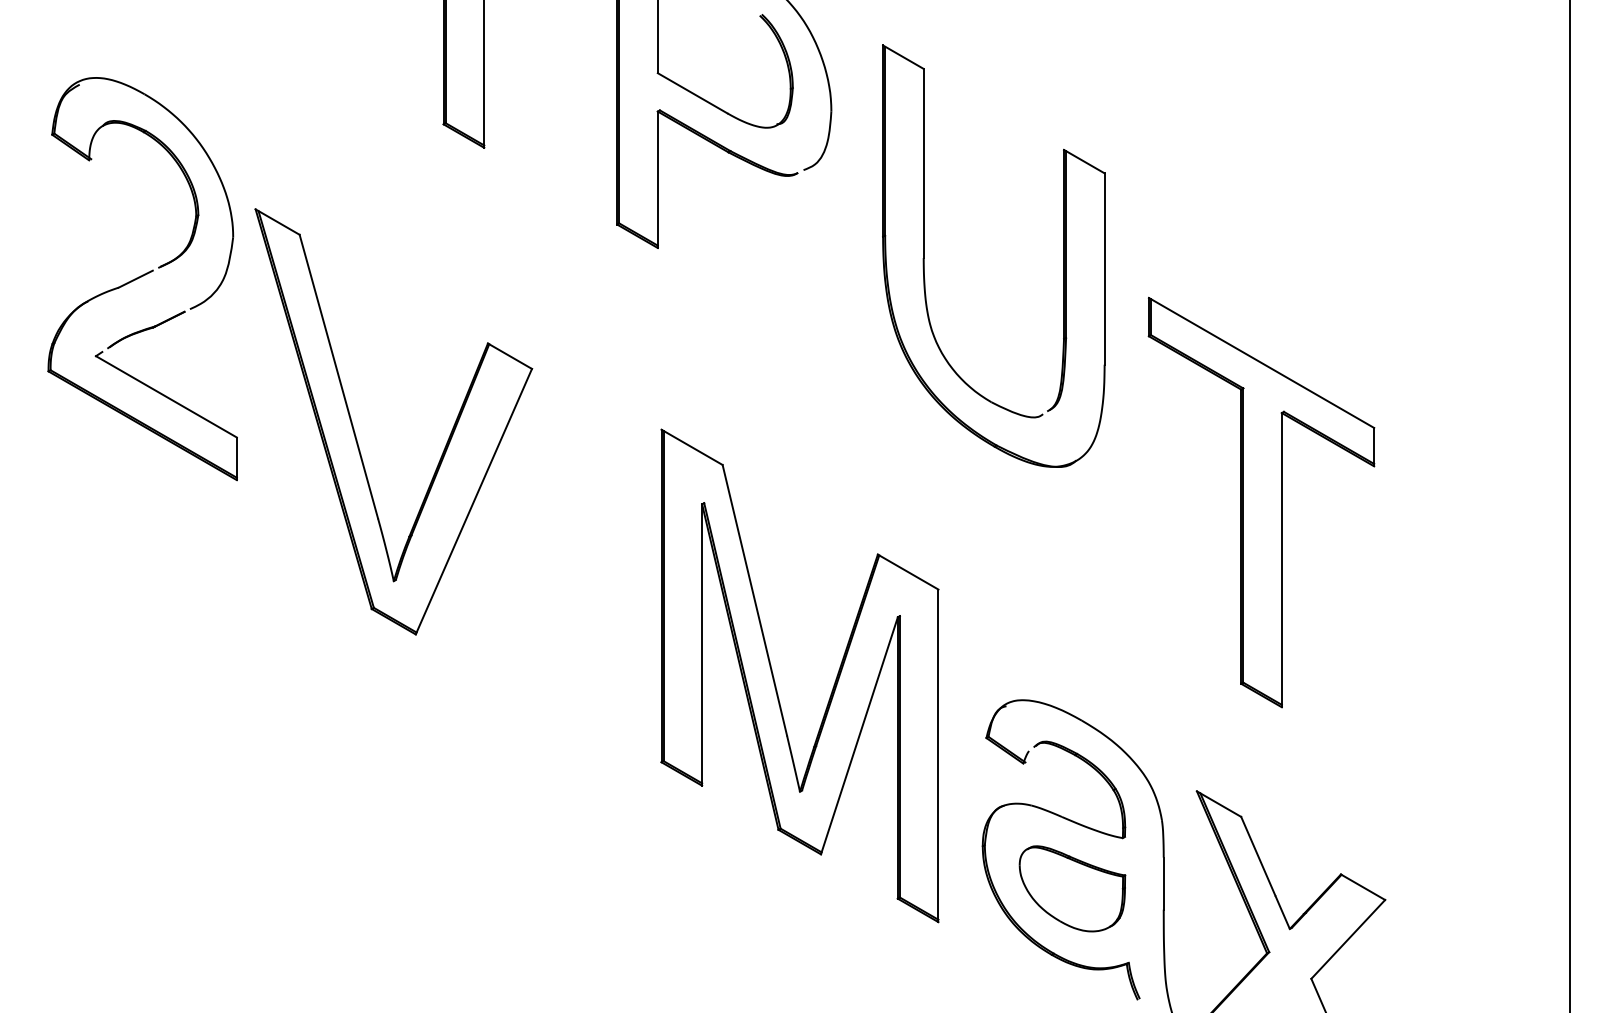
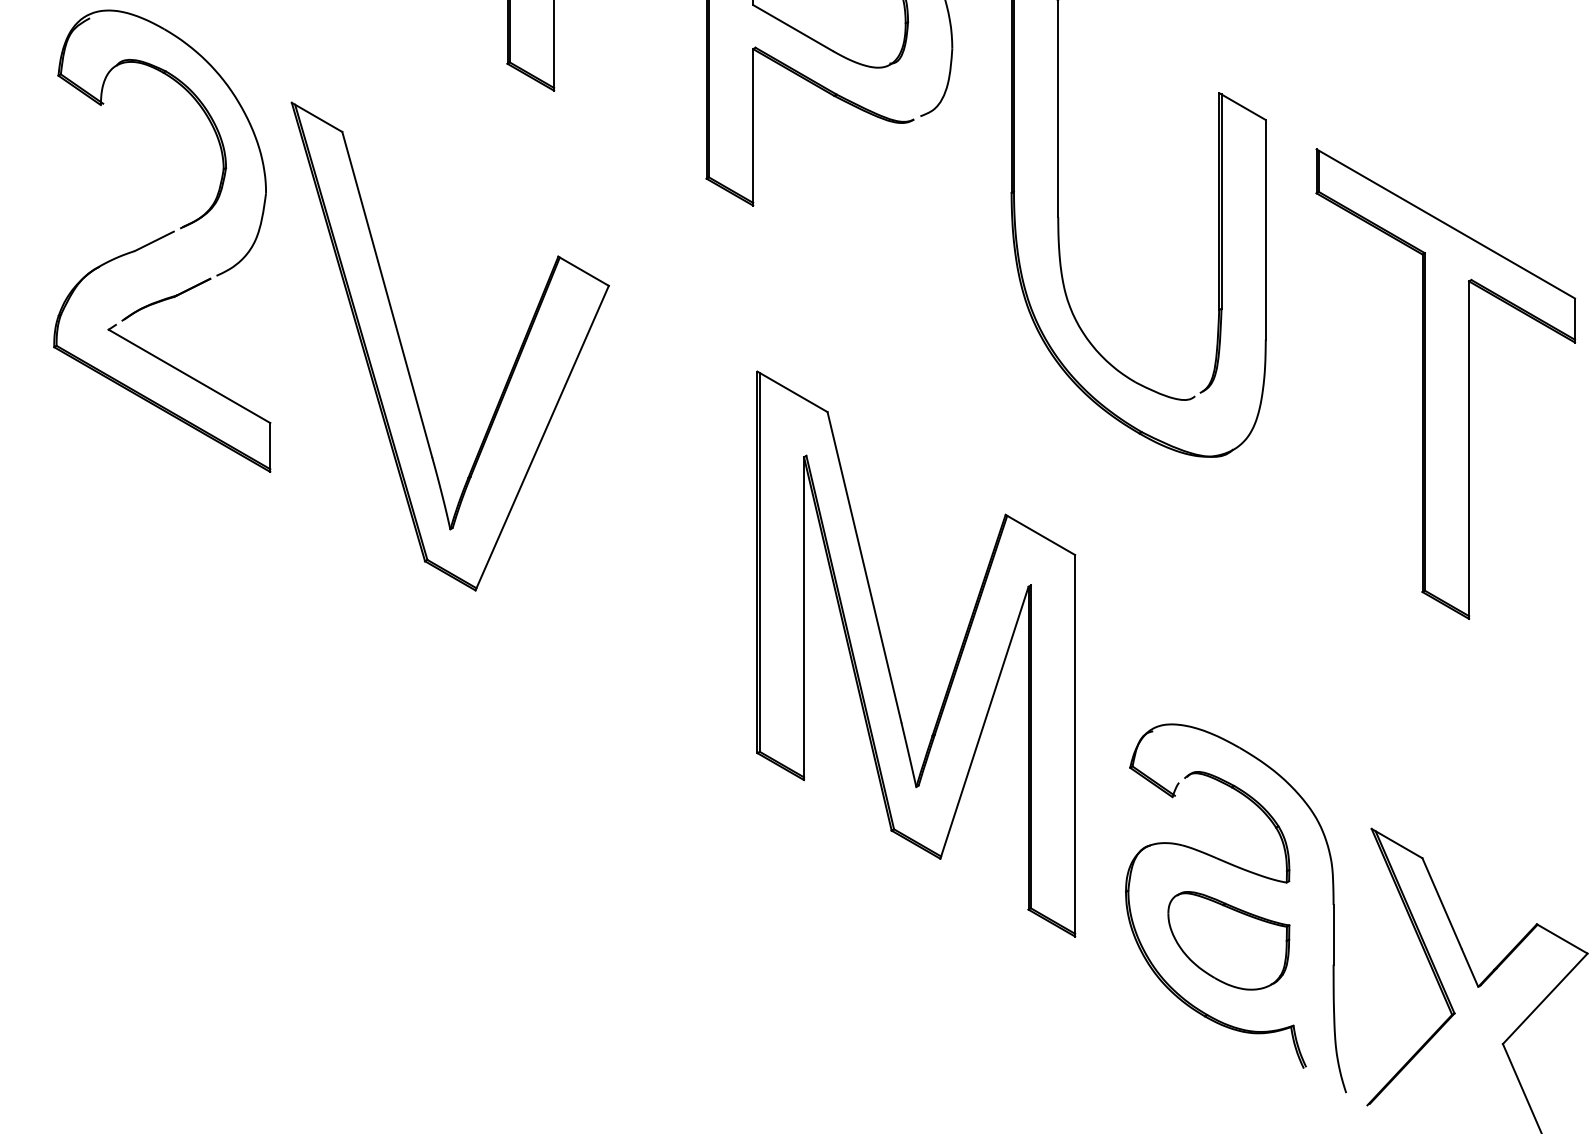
part: (355, 432) -> (406, 358), moved
part: (1261, 502) -> (1445, 384), moved
part: (775, 681) -> (888, 660), moved

